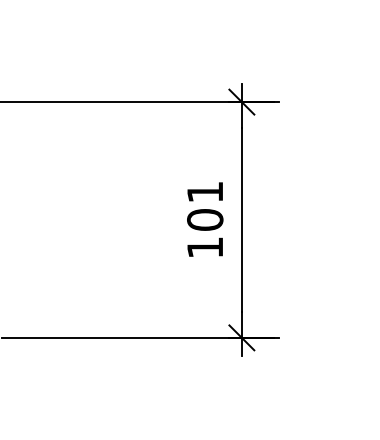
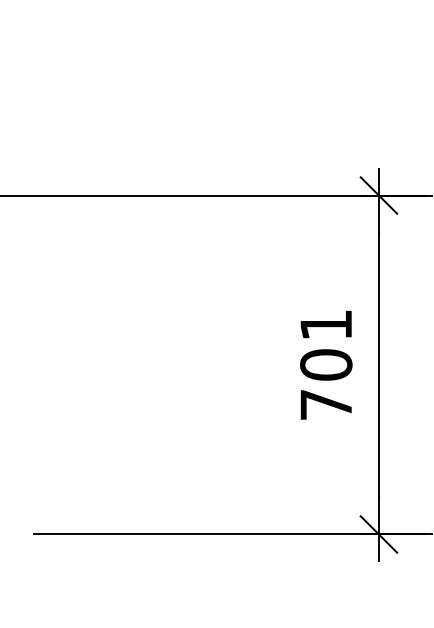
text: (204, 247) -> (325, 404), 101 -> 701

